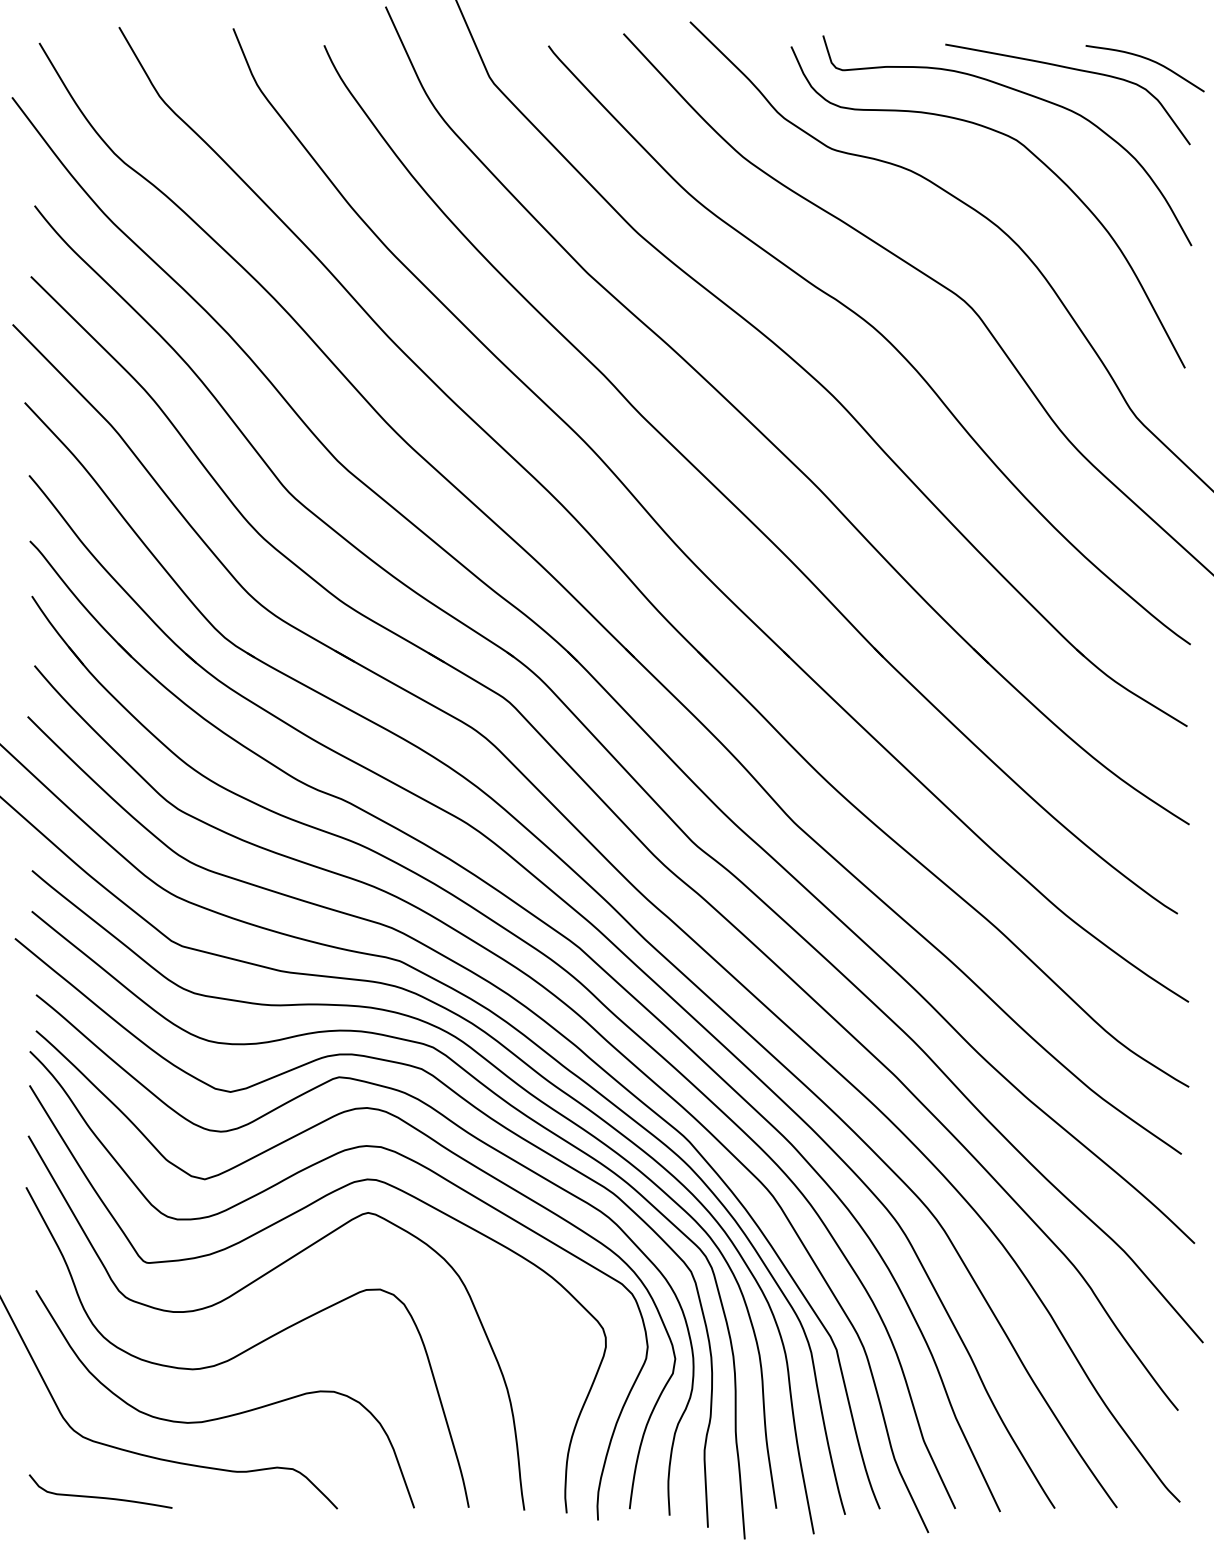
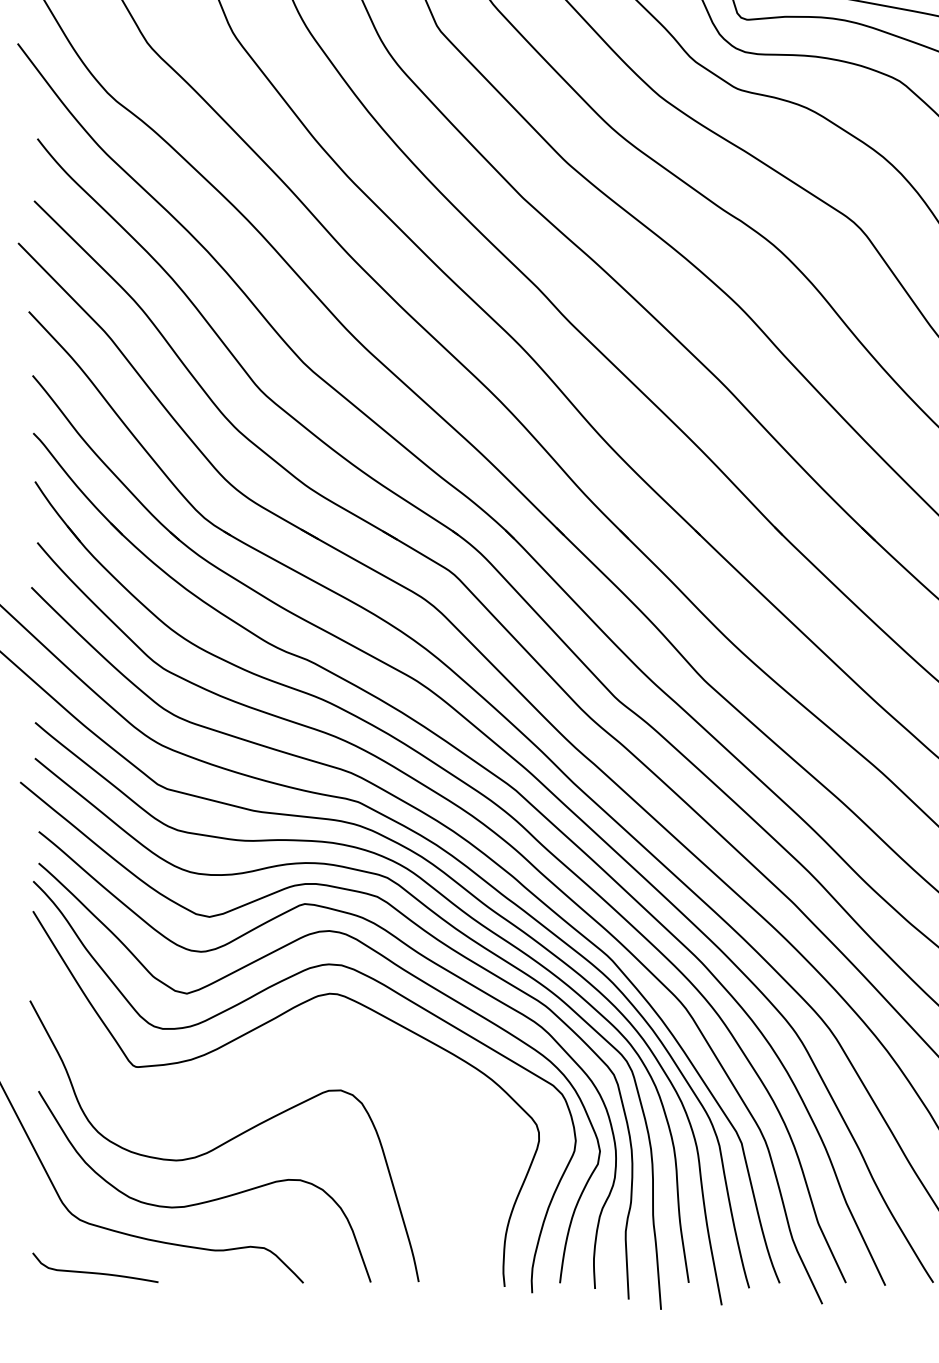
curve: (251, 1284) -> (227, 1085), removed

